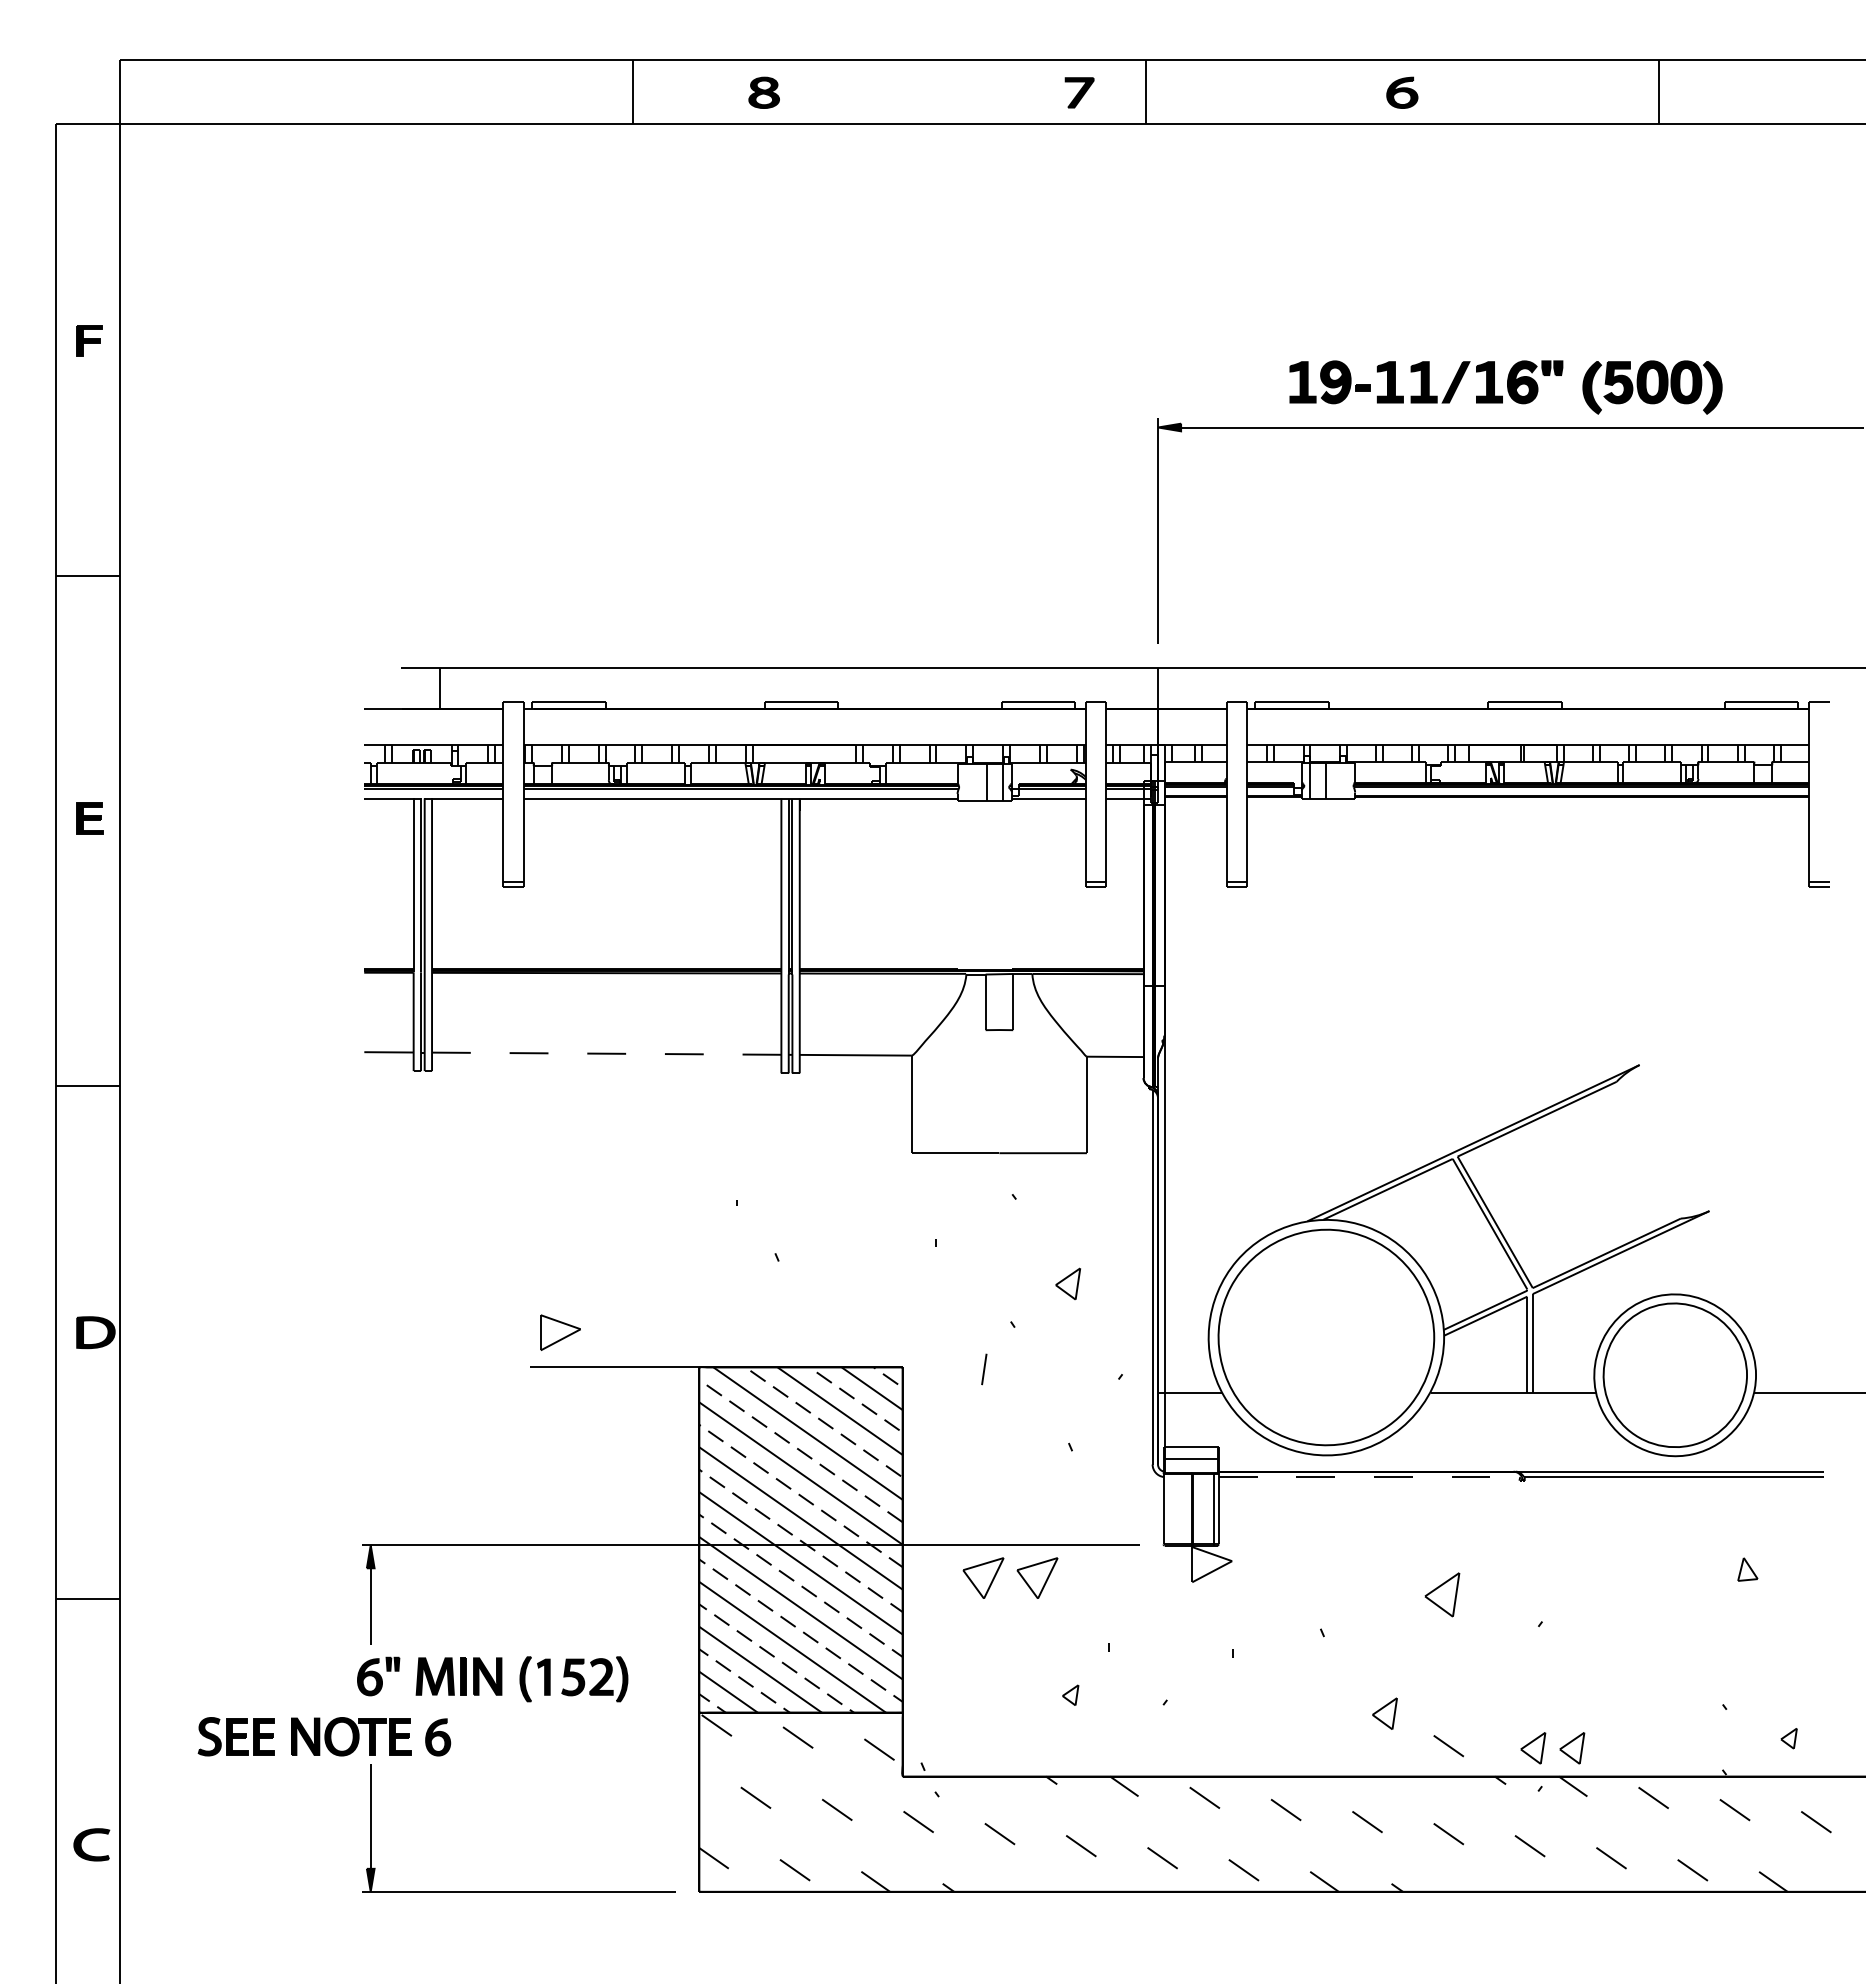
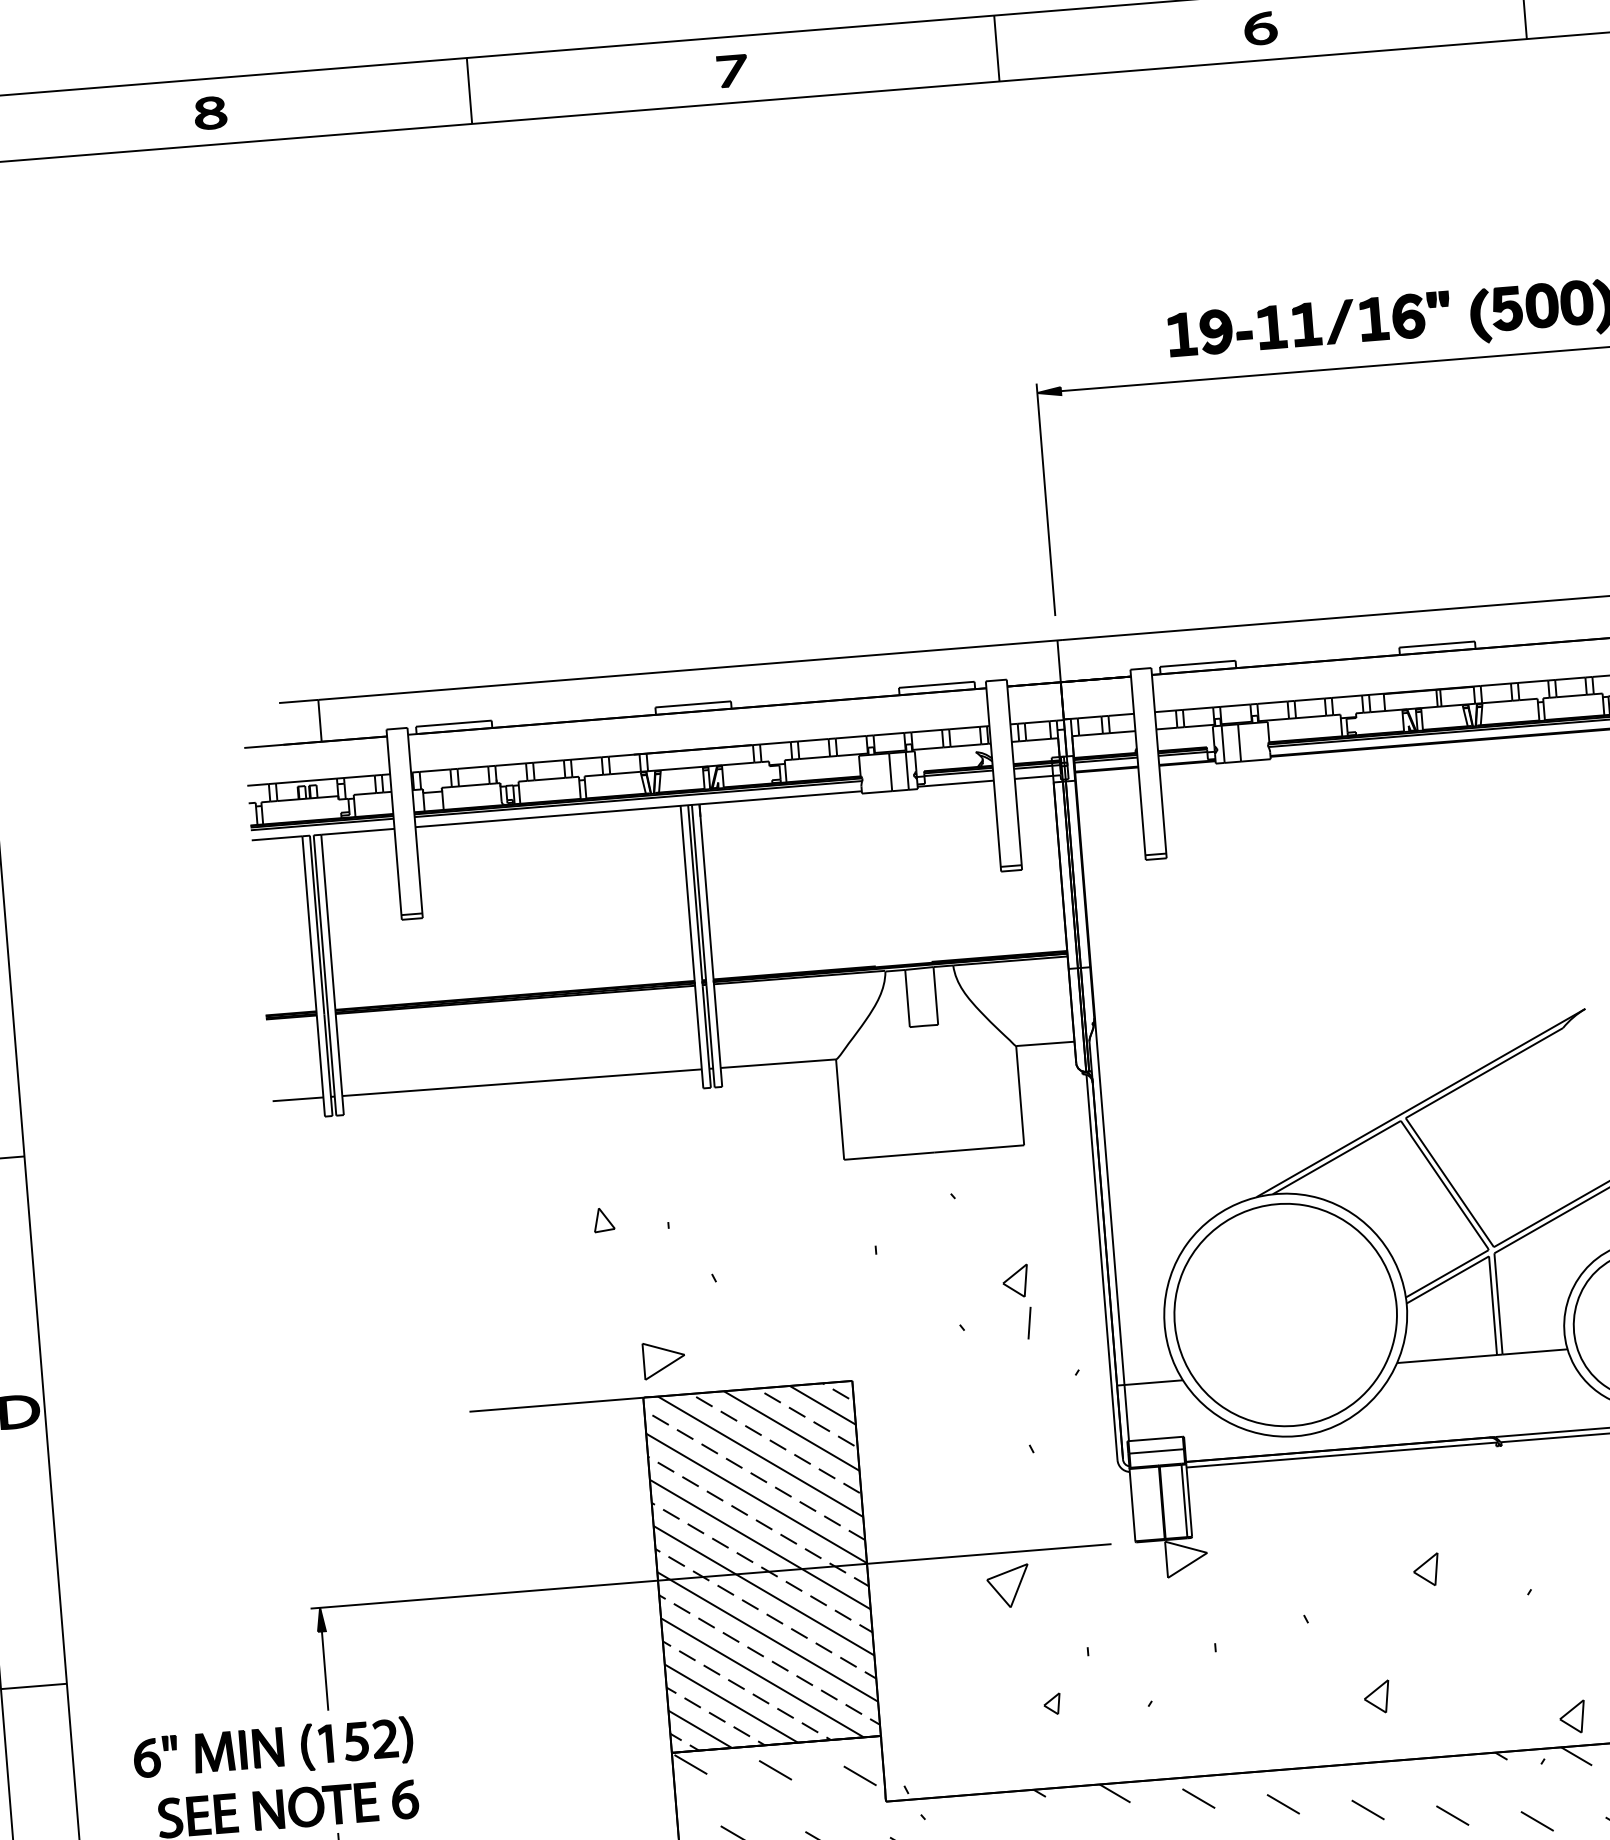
part: (763, 92) -> (209, 112), moved
part: (1079, 92) -> (732, 70), moved
line: (606, 1053) -> (521, 1082), dashed -> solid
part: (674, 1192) -> (603, 1219), added
part: (560, 1332) -> (664, 1359), moved
line: (984, 1369) -> (1029, 1323), moved
line: (1370, 1477) -> (1342, 1455), dashed -> solid
part: (983, 1577) -> (952, 1590), removed
part: (1442, 1594) -> (1426, 1569), size x0.71
part: (492, 1679) -> (273, 1750), moved
line: (1448, 1746) -> (1445, 1725), removed
part: (1533, 1748) -> (1532, 1720), removed

